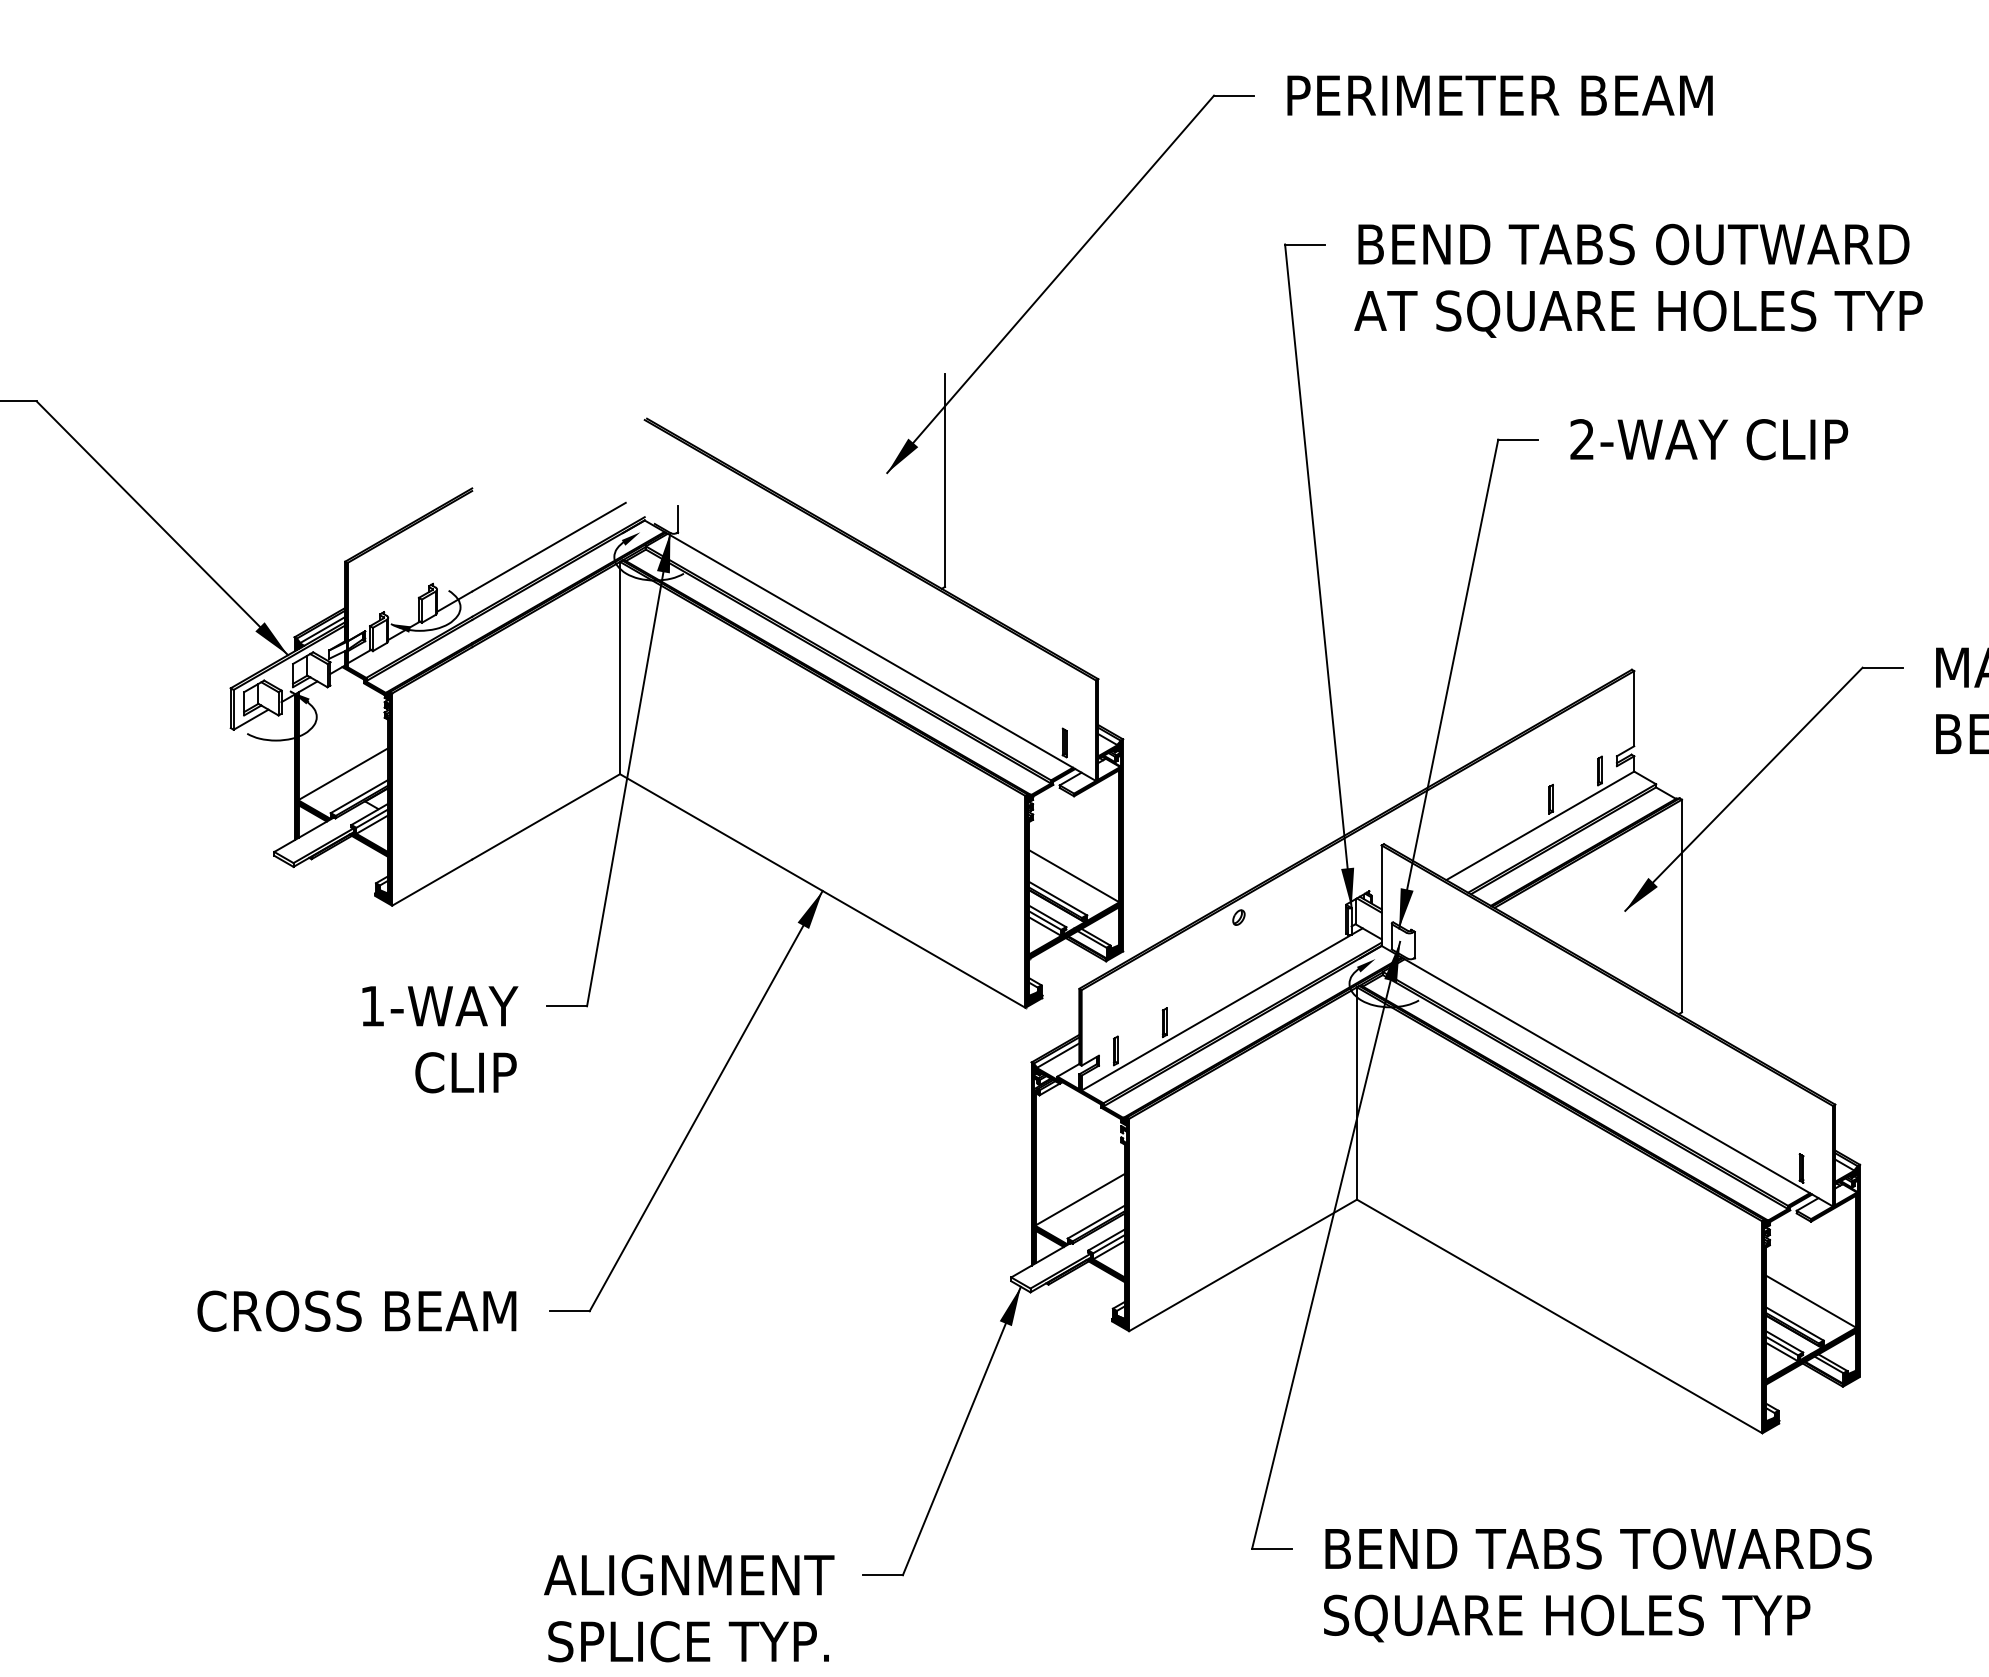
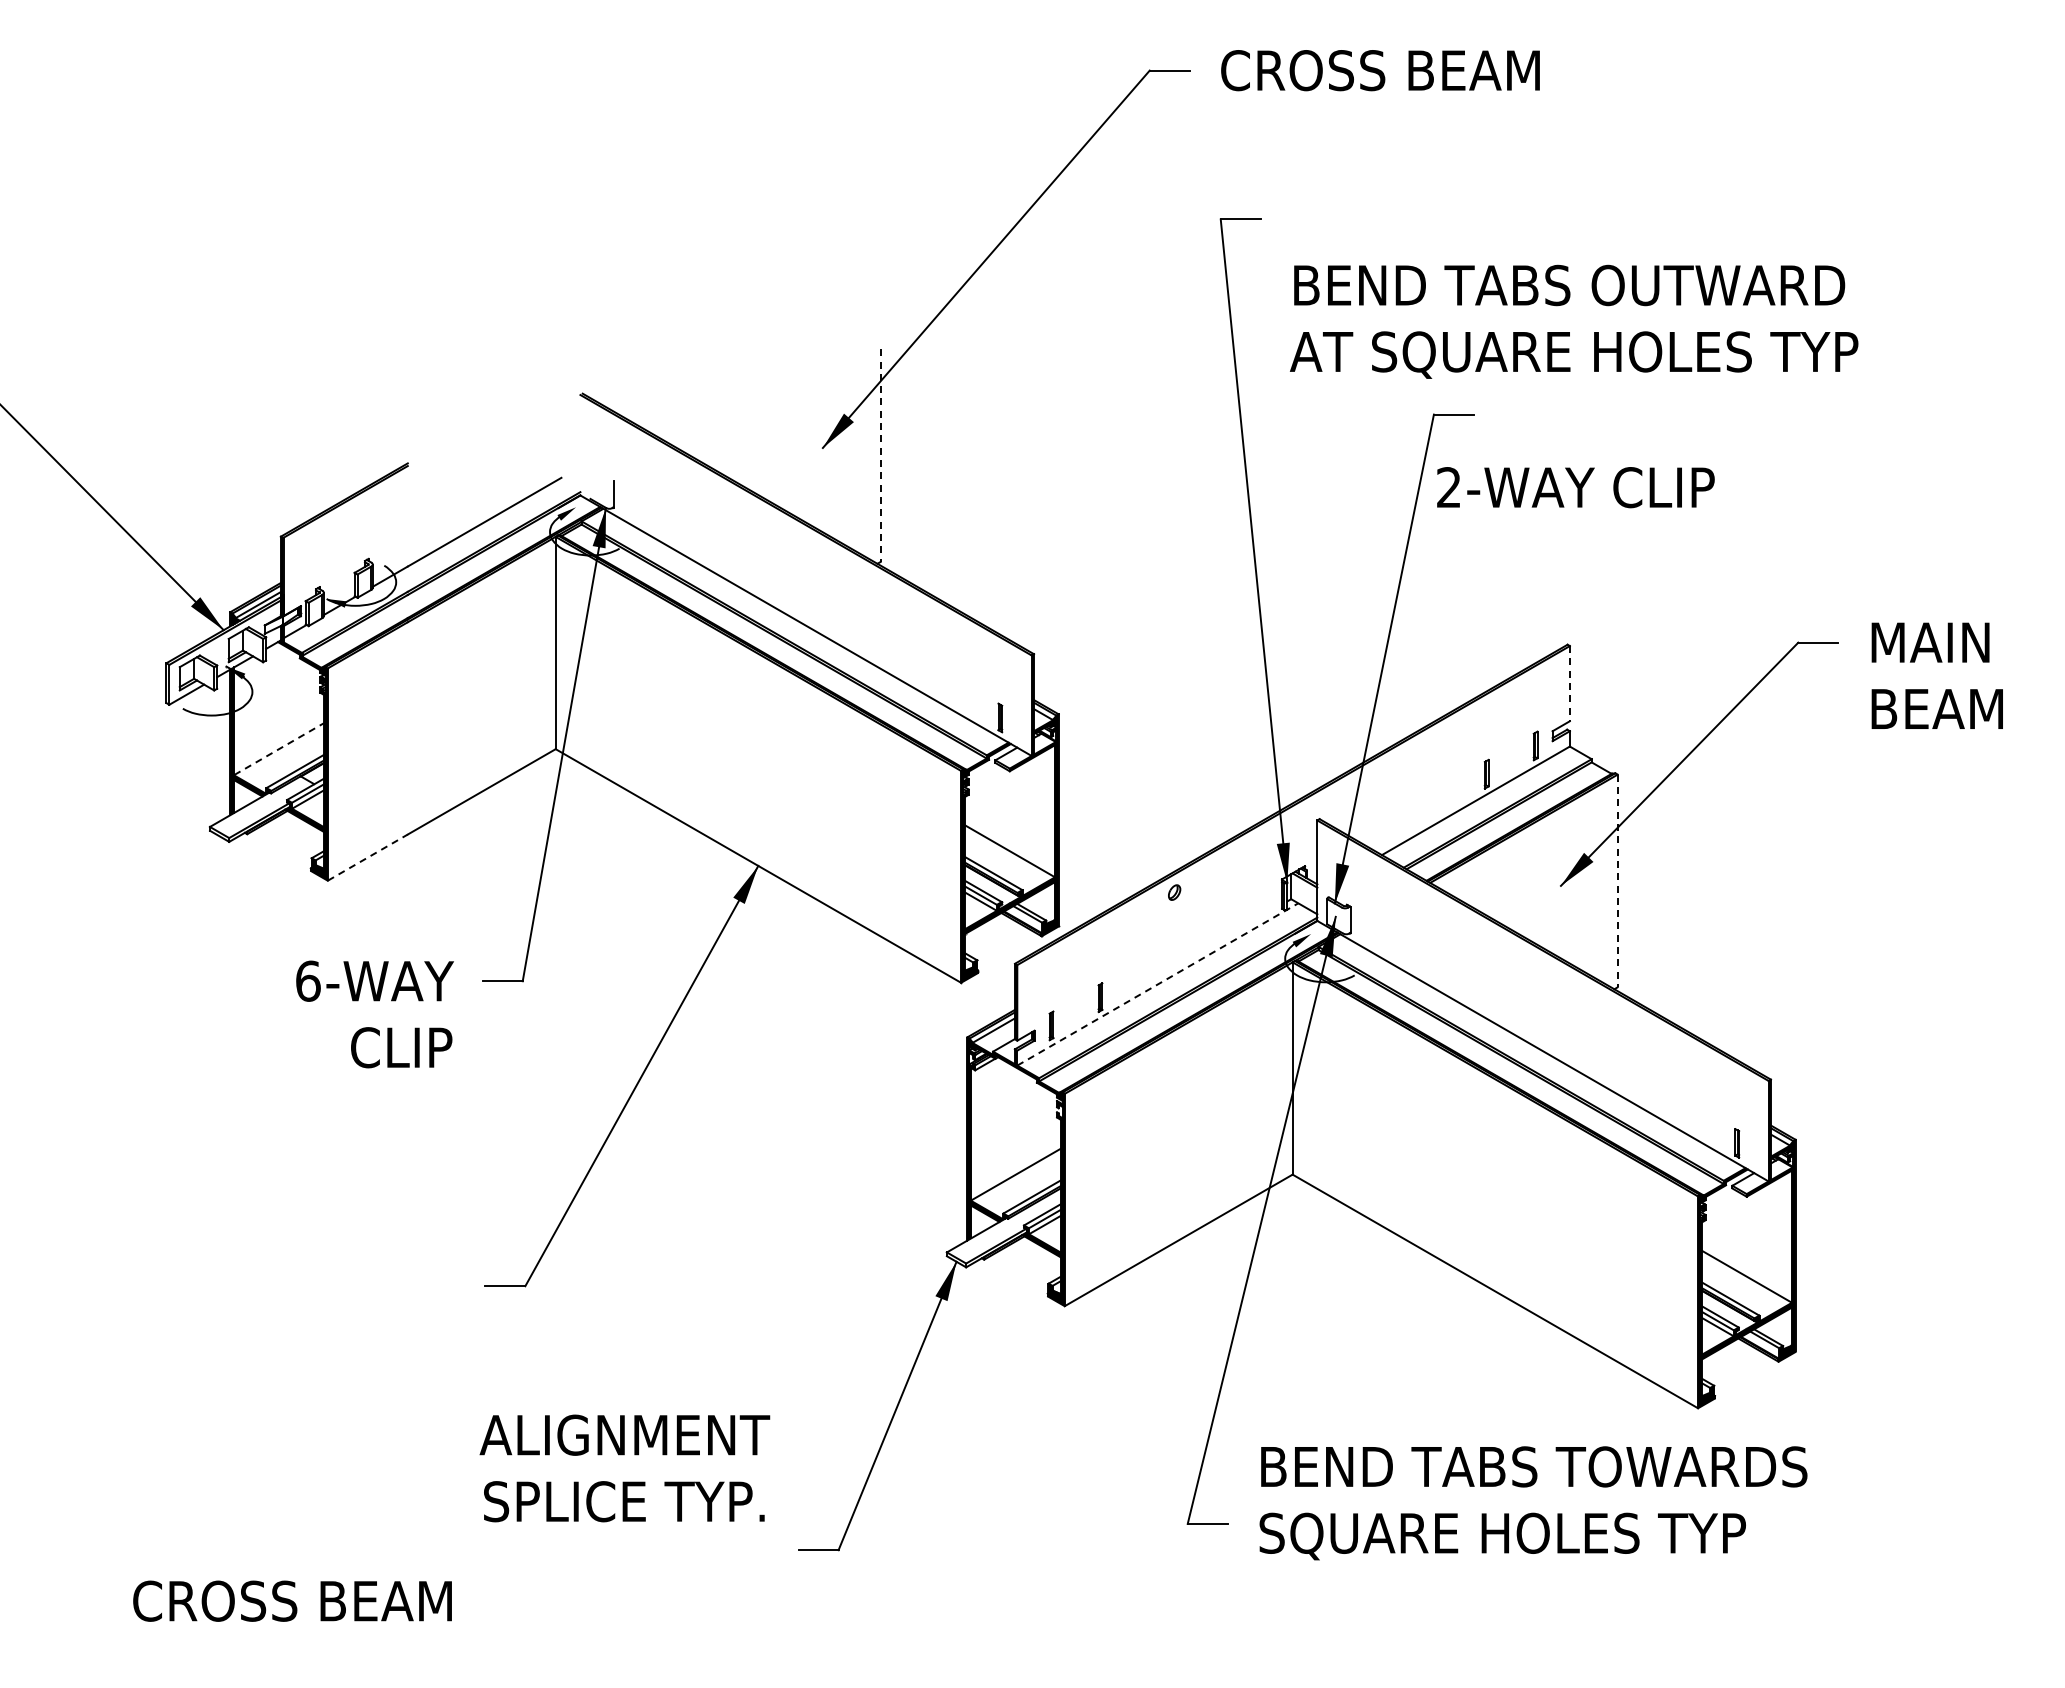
text: (1498, 95) -> (1434, 70), PERIMETER BEAM -> CROSS BEAM
text: (1638, 280) -> (1574, 321), moved
text: (1708, 439) -> (1575, 487), moved
line: (944, 481) -> (880, 456), solid -> dashed
line: (1633, 708) -> (1569, 683), solid -> dashed
line: (343, 774) -> (279, 749), solid -> dashed
line: (432, 882) -> (368, 857), solid -> dashed
line: (1681, 906) -> (1617, 881), solid -> dashed
text: (372, 1005) -> (308, 980), 1-WAY -> 6-WAY
line: (1222, 1009) -> (1158, 984), solid -> dashed
text: (356, 1310) -> (292, 1600), moved
text: (1597, 1585) -> (1533, 1503), moved
text: (688, 1608) -> (624, 1468), moved

